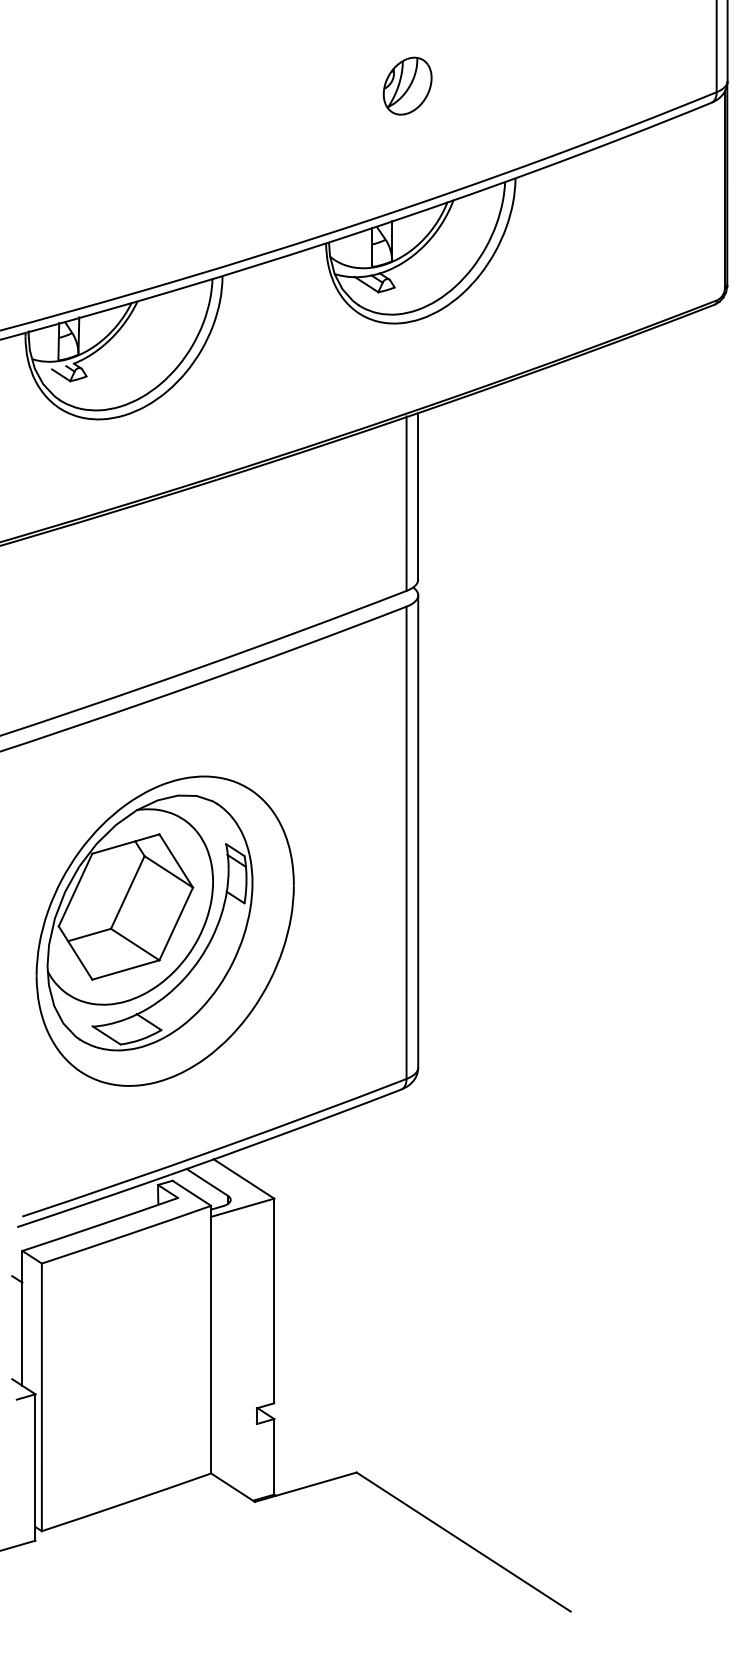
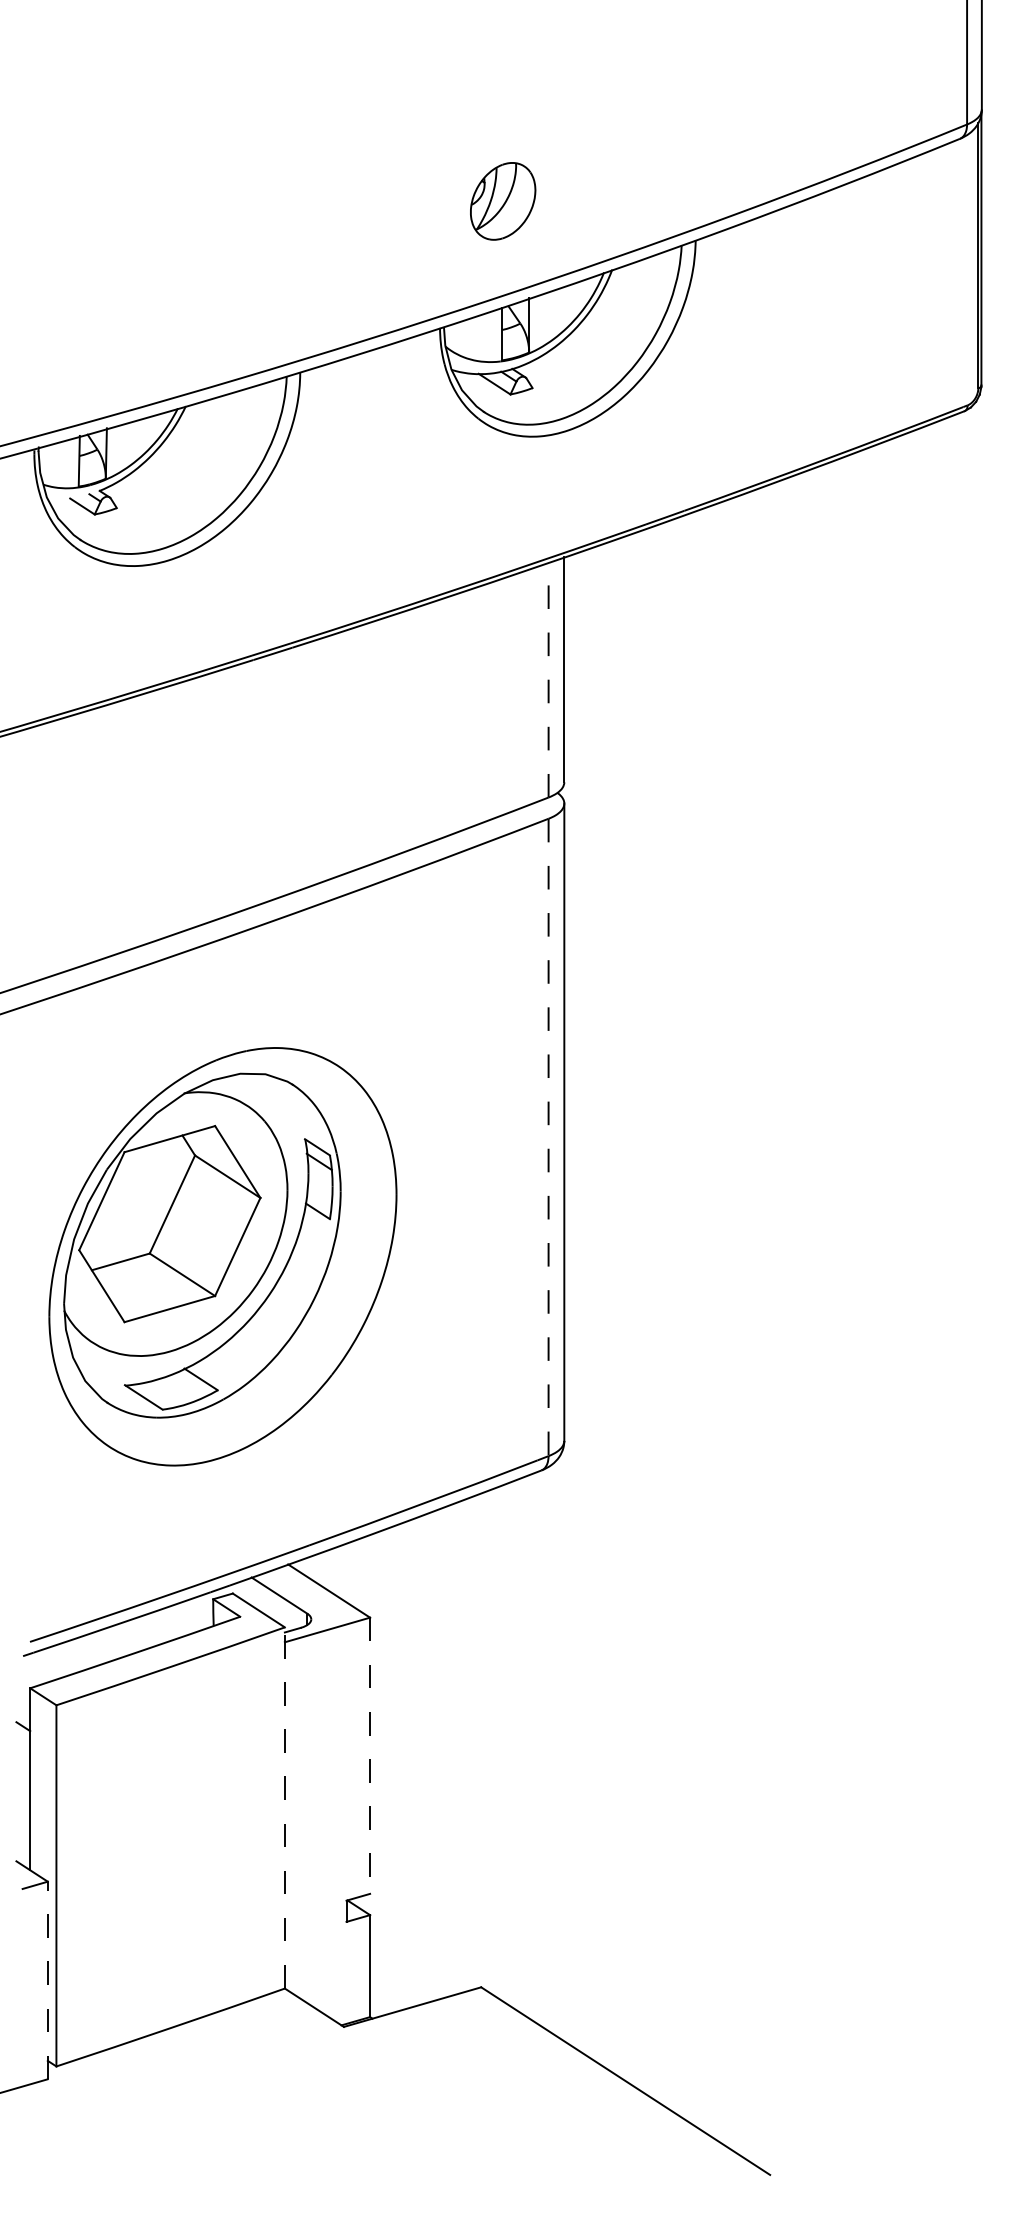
part: (407, 86) -> (503, 201), moved
line: (406, 503) -> (548, 679), solid -> dashed
line: (406, 842) -> (548, 1137), solid -> dashed
line: (274, 1301) -> (370, 1756), solid -> dashed
line: (210, 1339) -> (284, 1807), solid -> dashed
line: (35, 1467) -> (47, 1980), solid -> dashed

